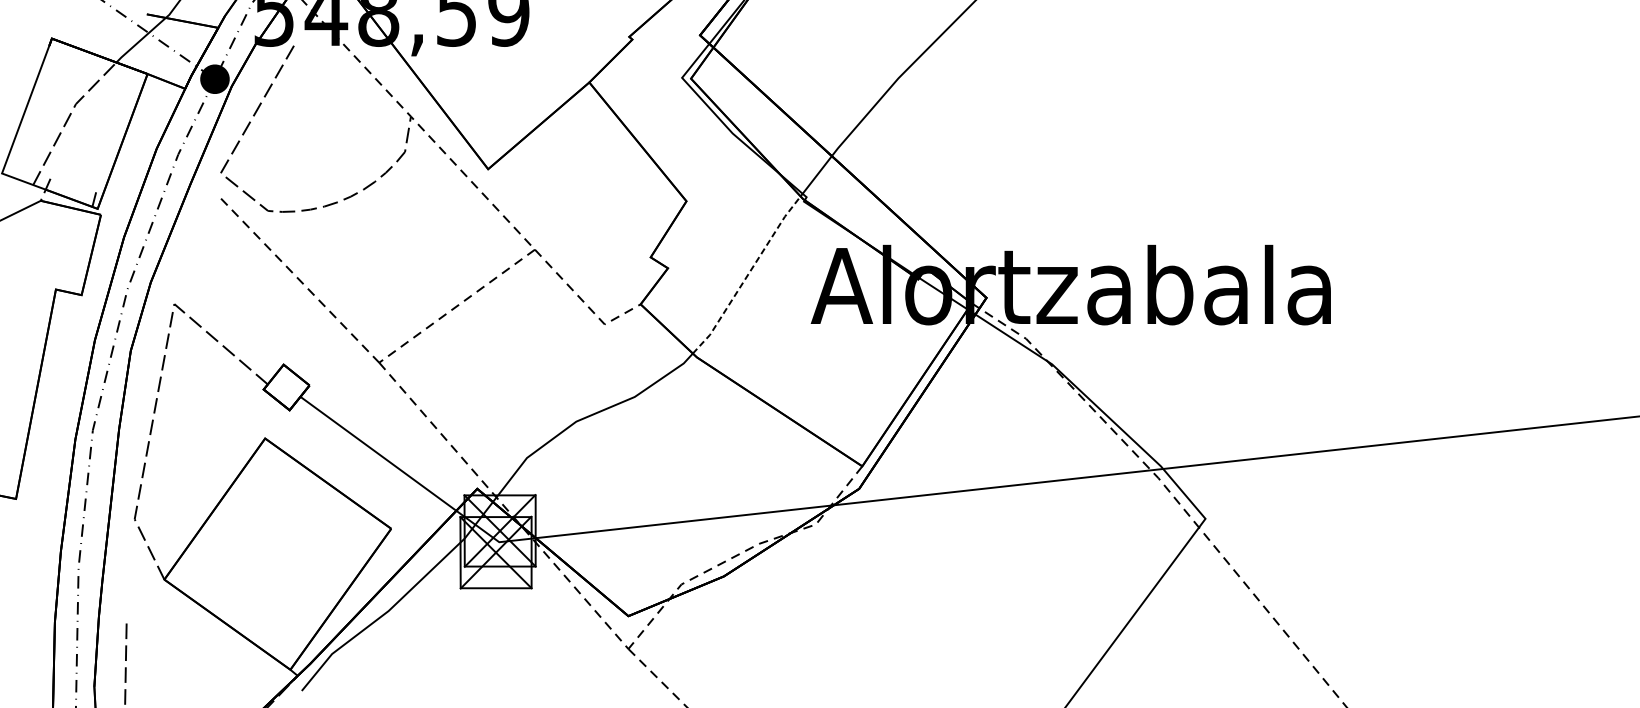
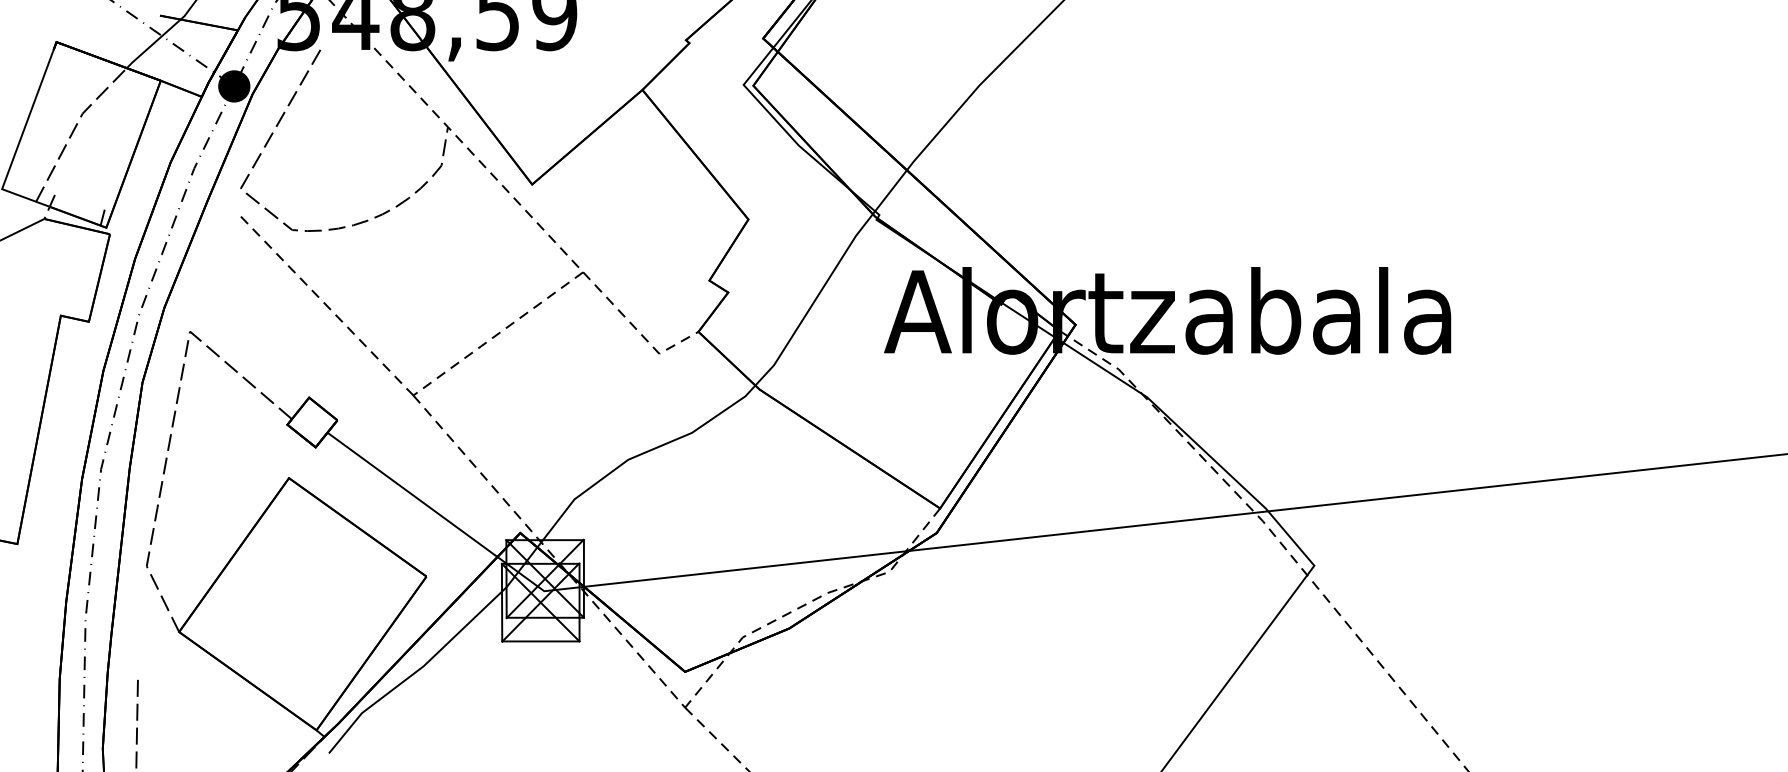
line: (748, 275) -> (815, 300), dashed -> solid

